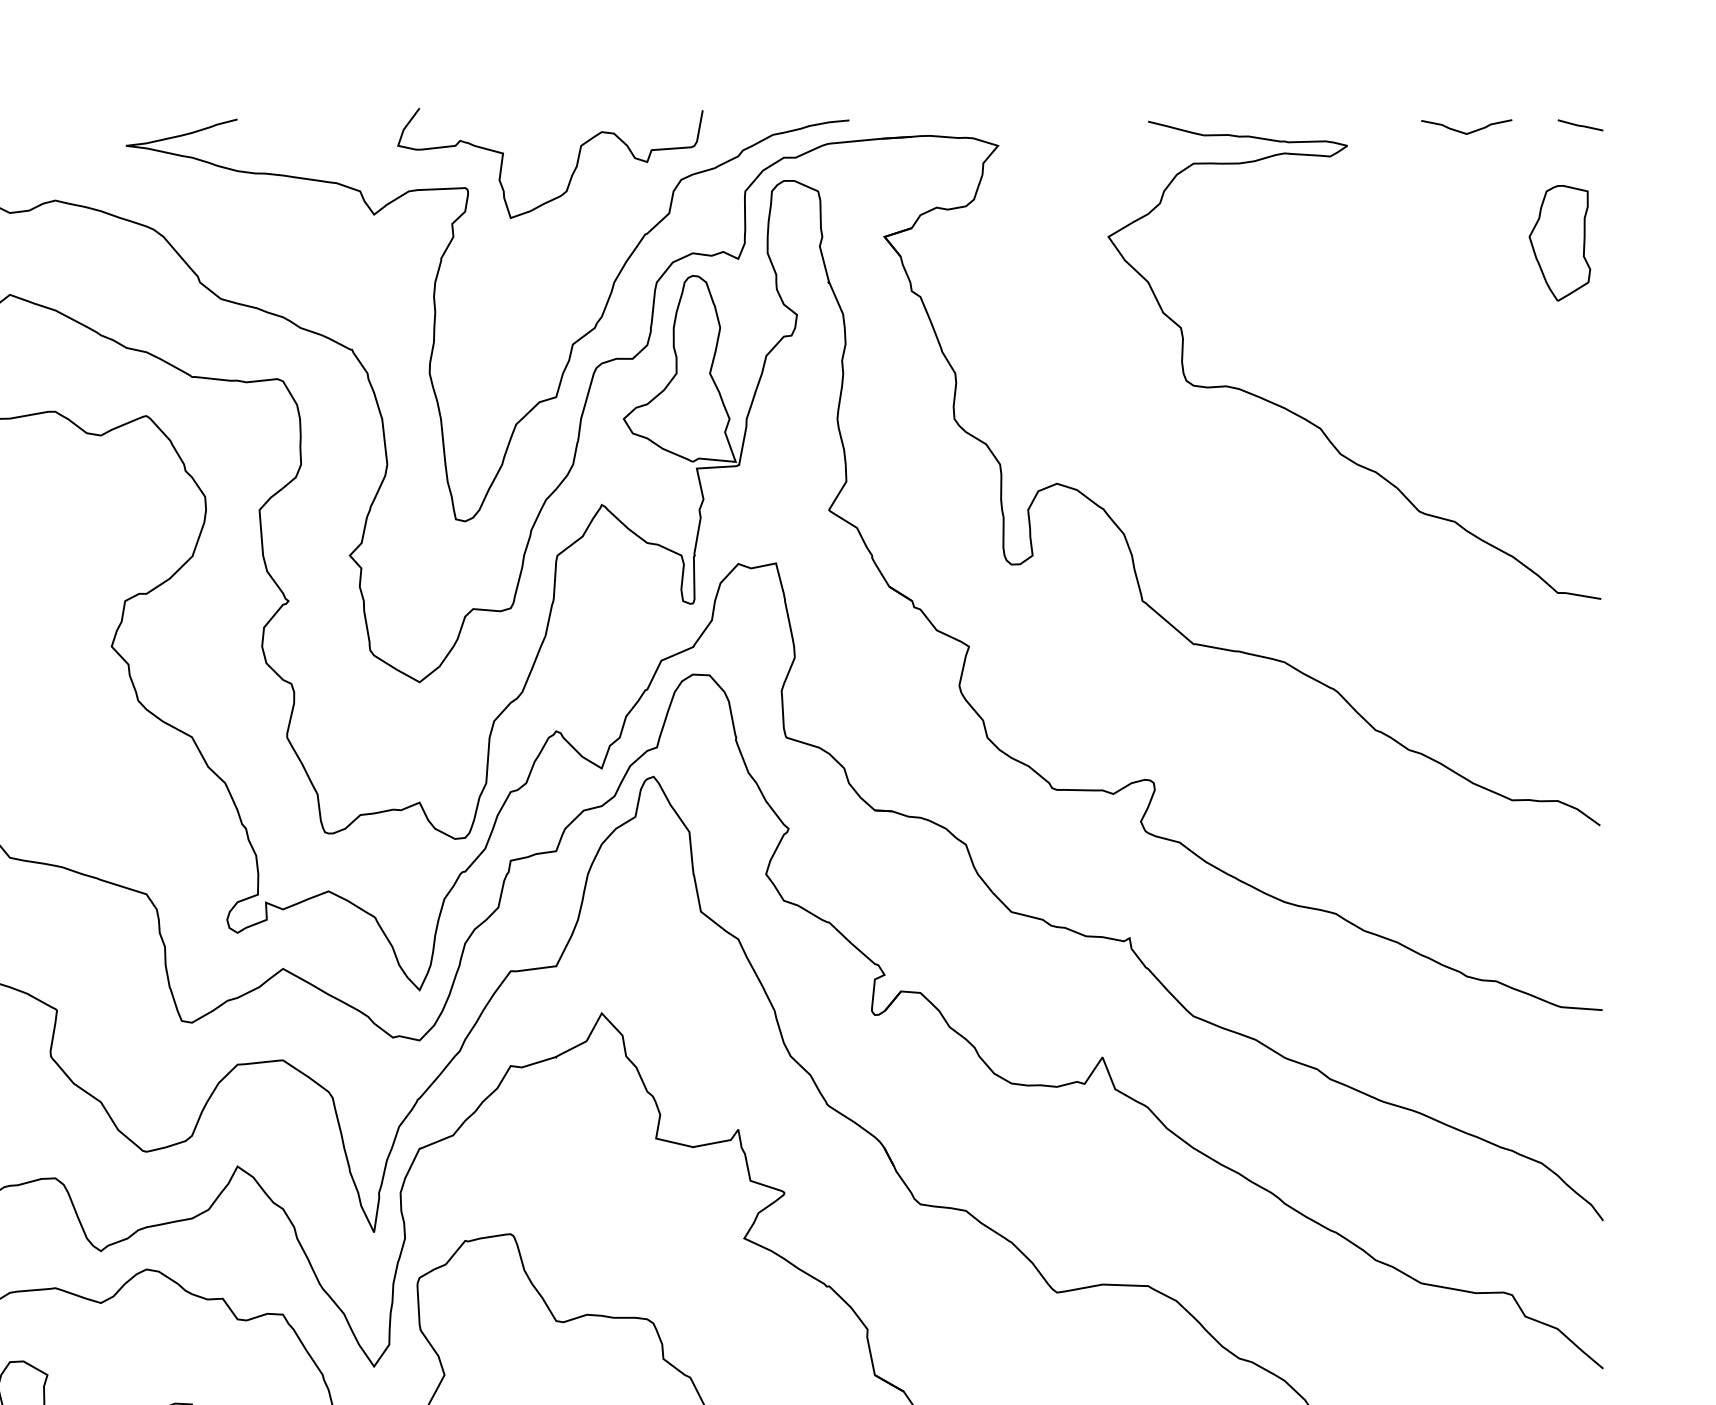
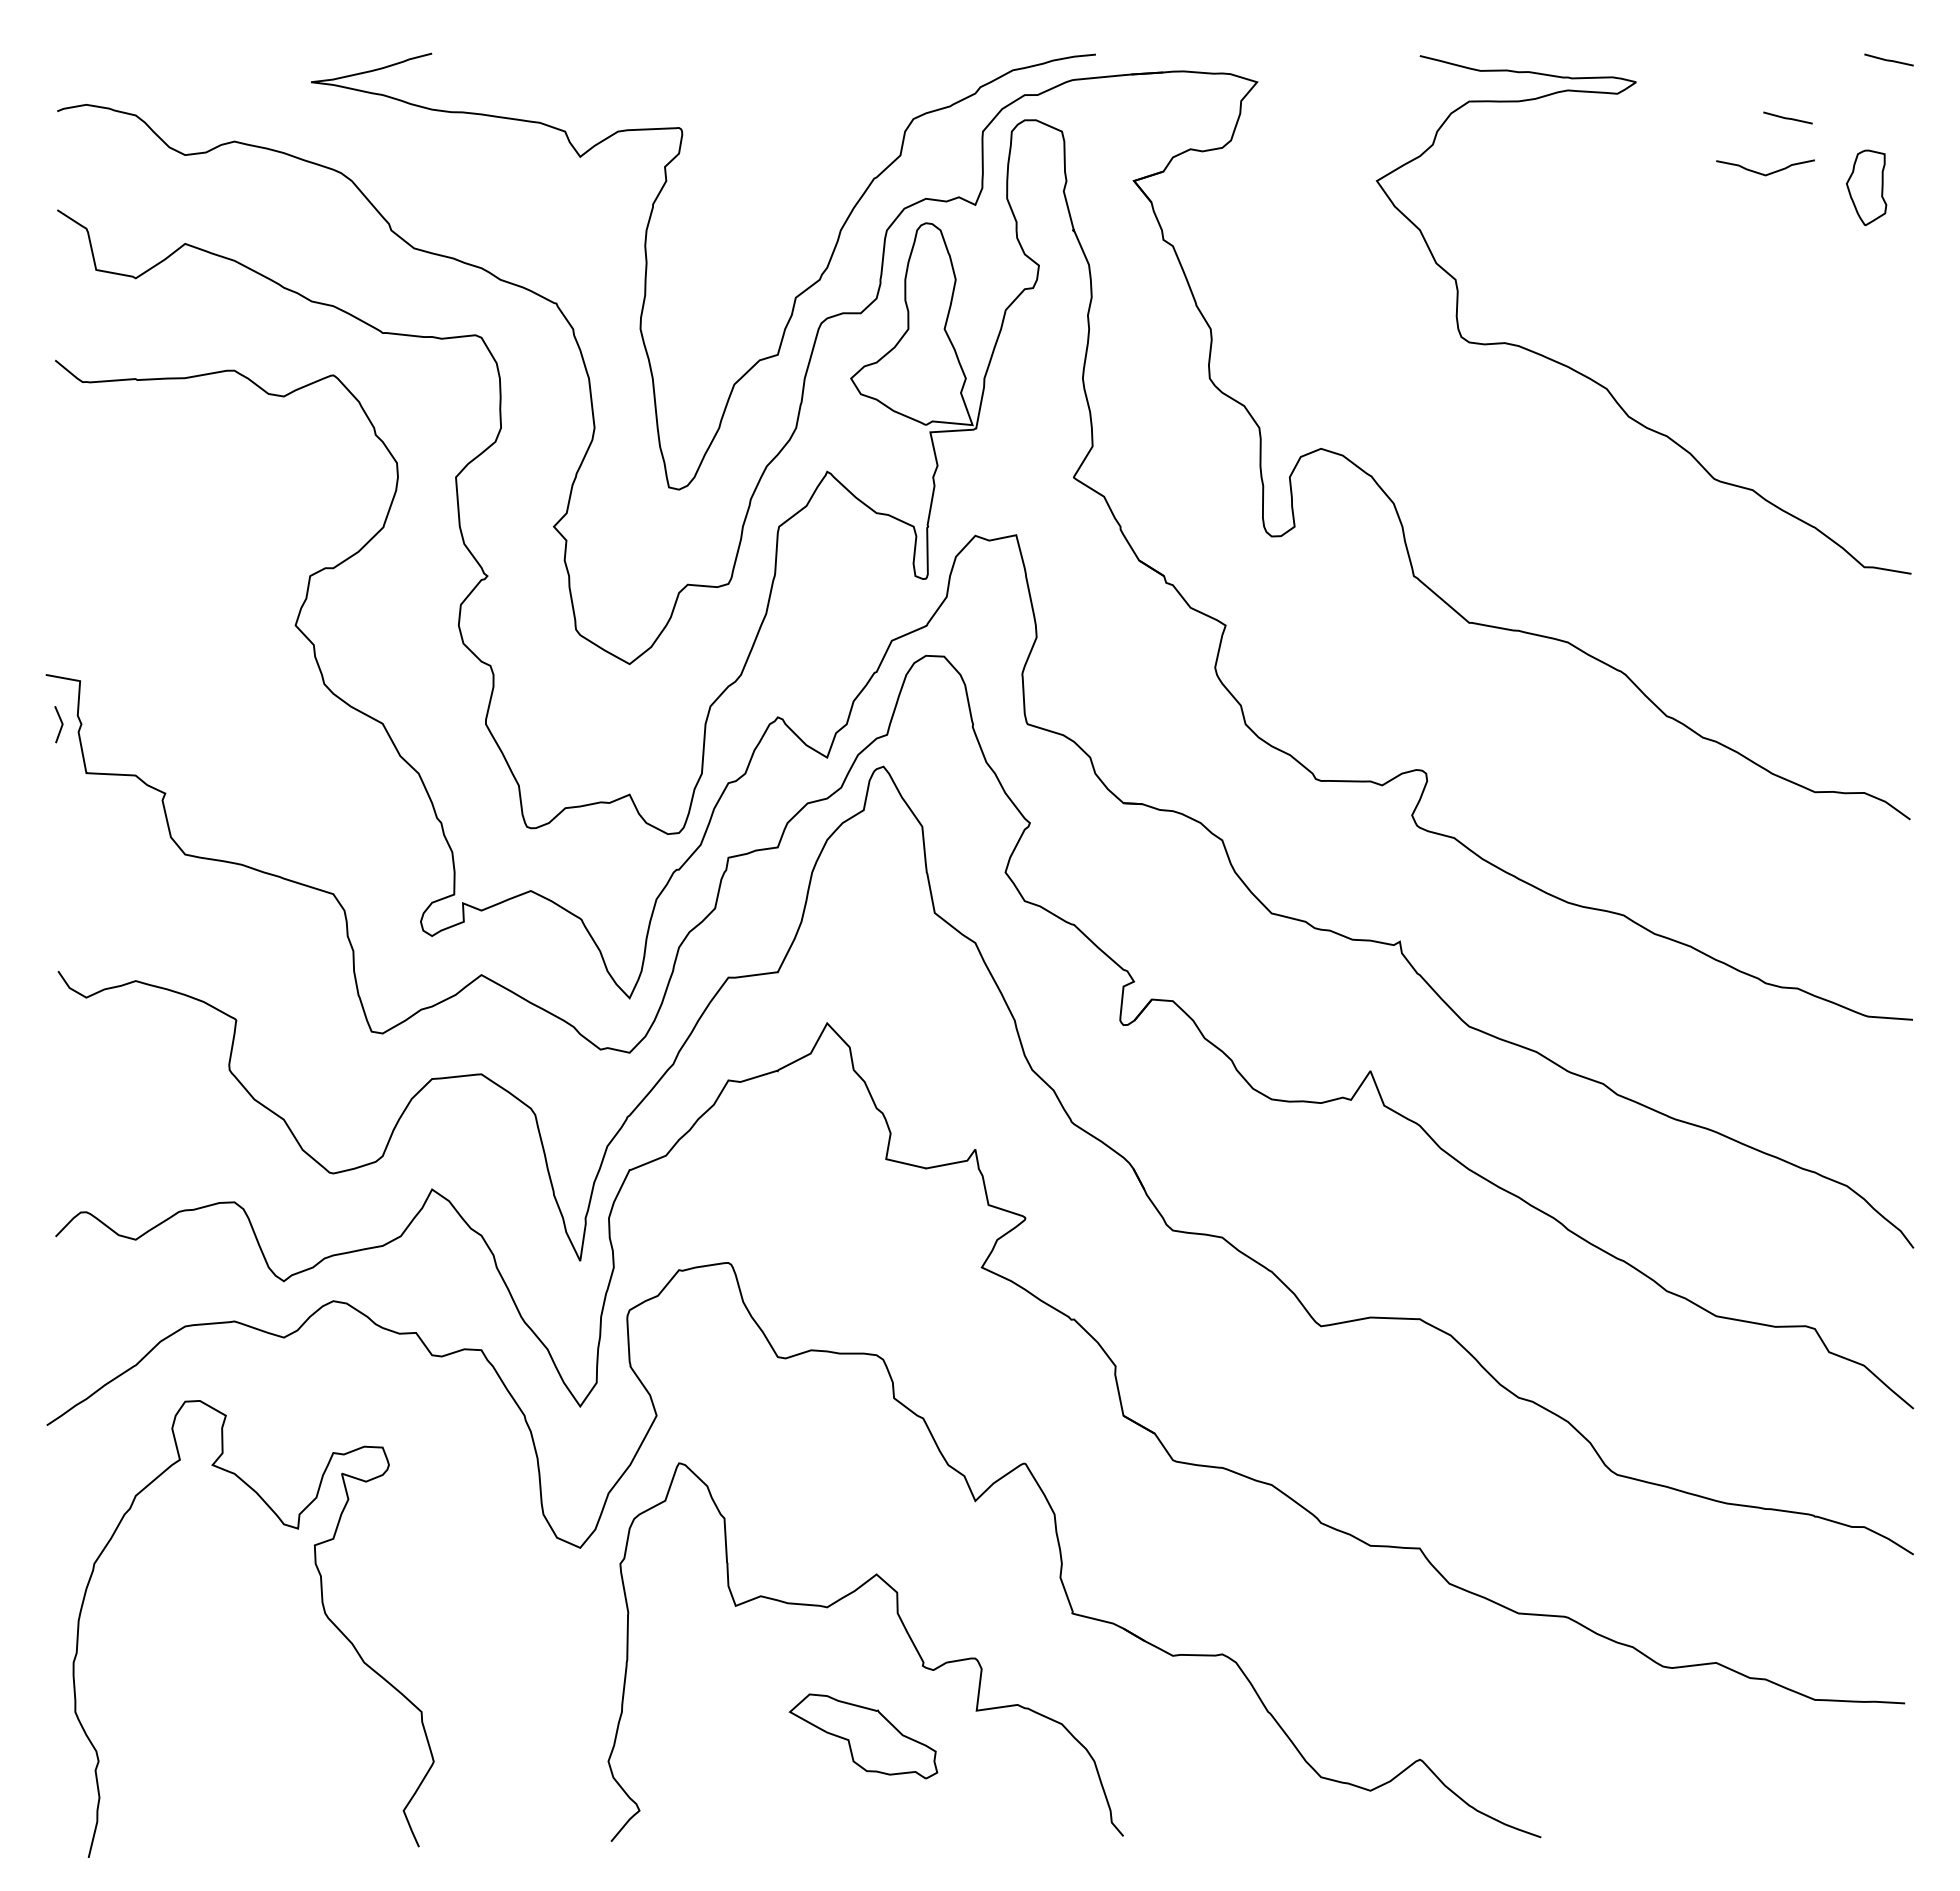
curve: (1464, 132) -> (1763, 173), moved
curve: (571, 174) -> (794, 113), removed
line: (1486, 178) -> (1787, 117), added
part: (1559, 242) -> (1866, 187), size x0.6

